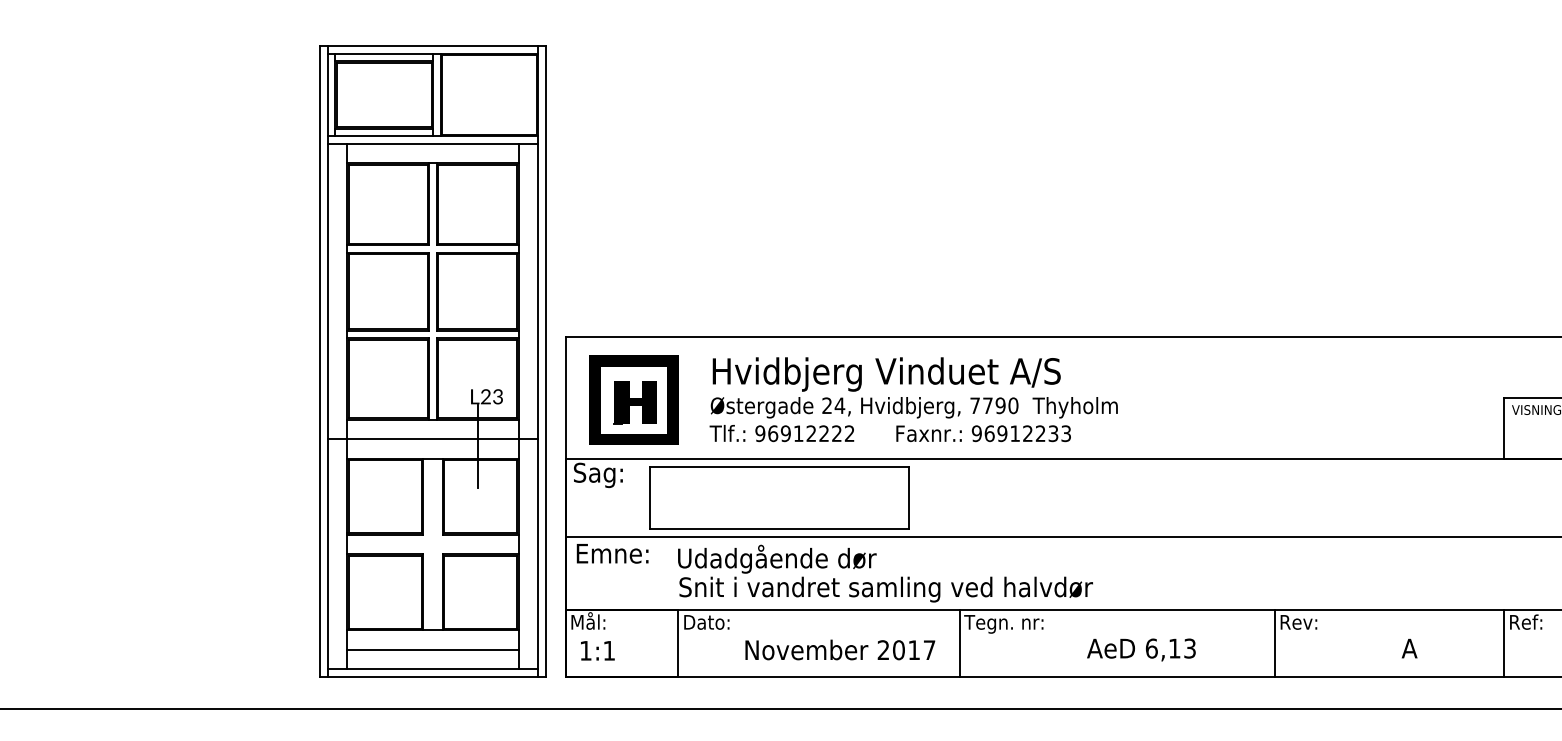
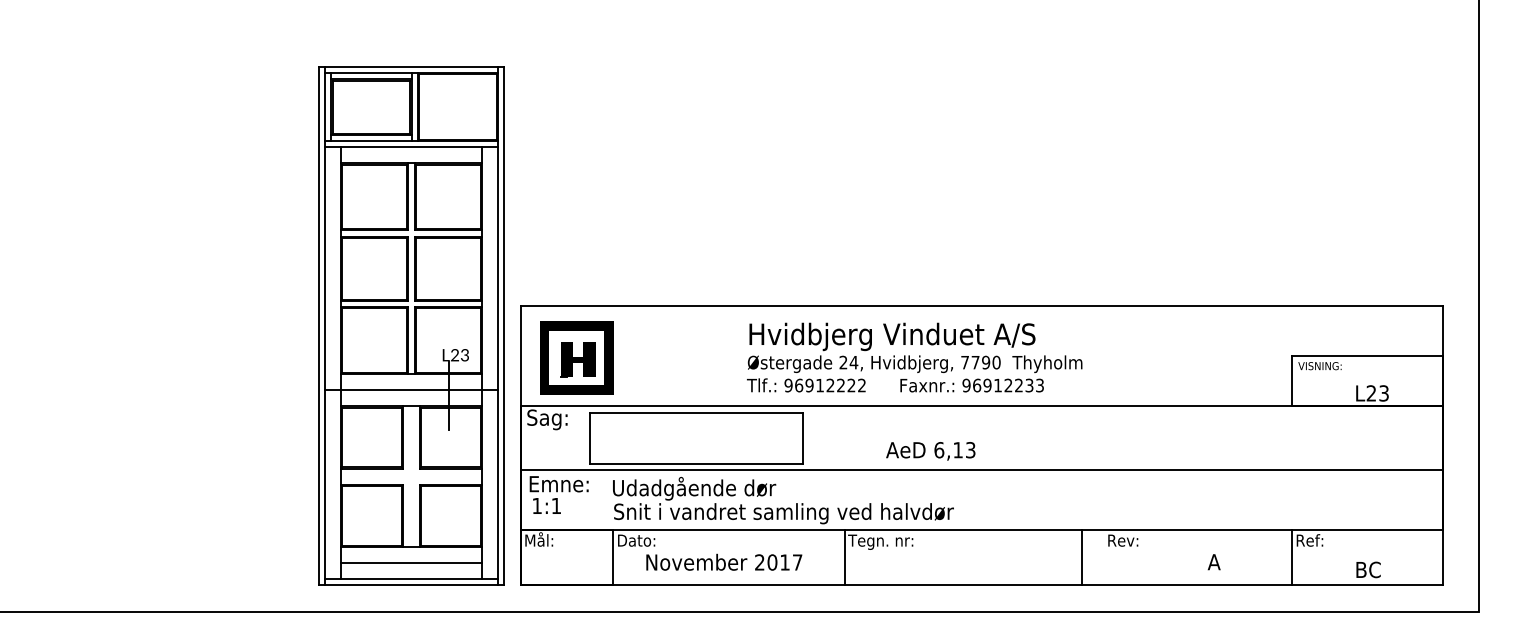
text: (913, 399) -> (914, 357), moved
line: (1274, 642) -> (1082, 557), moved
text: (840, 648) -> (724, 561), moved
text: (597, 650) -> (546, 505), moved
text: (1141, 650) -> (930, 451), moved

